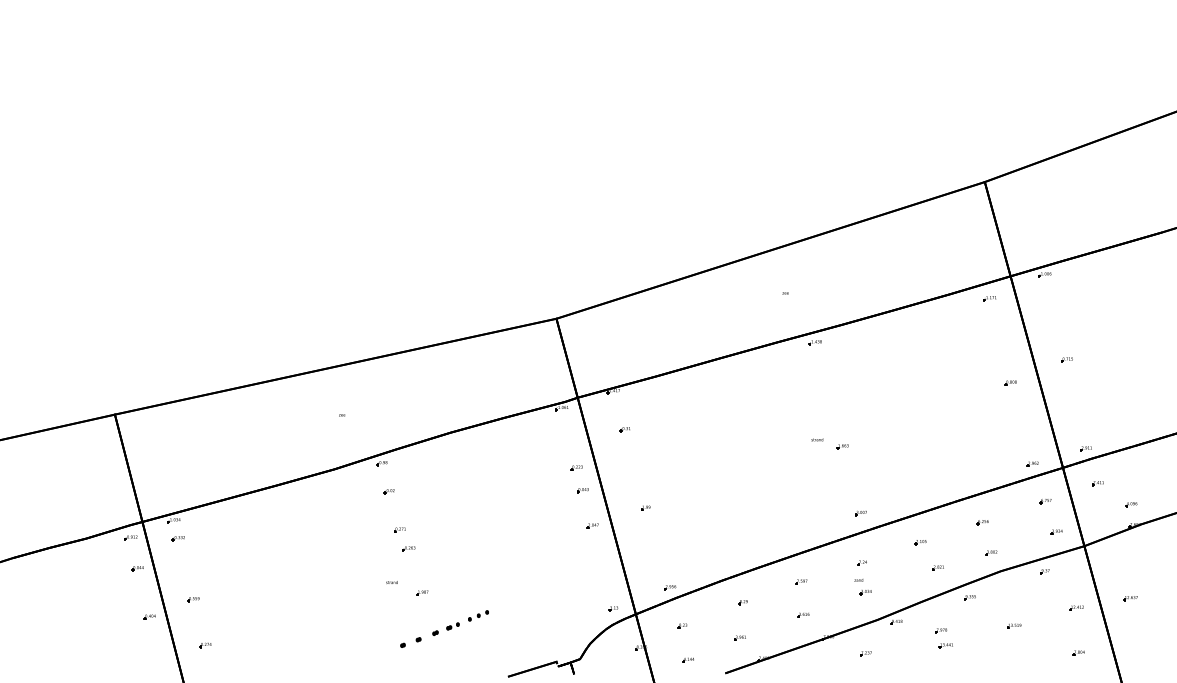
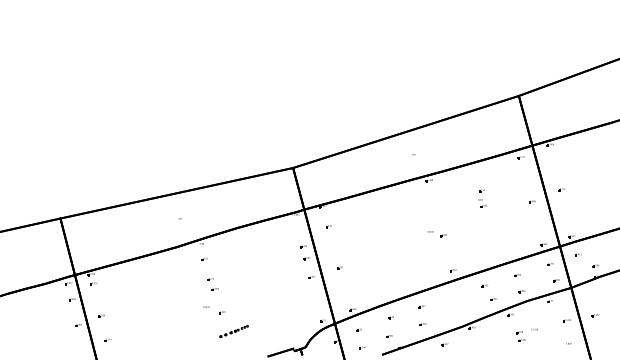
part: (862, 577) -> (482, 198), moved
part: (443, 629) -> (233, 331), size x0.6
part: (942, 638) -> (520, 336), moved
part: (864, 653) -> (444, 344), moved

